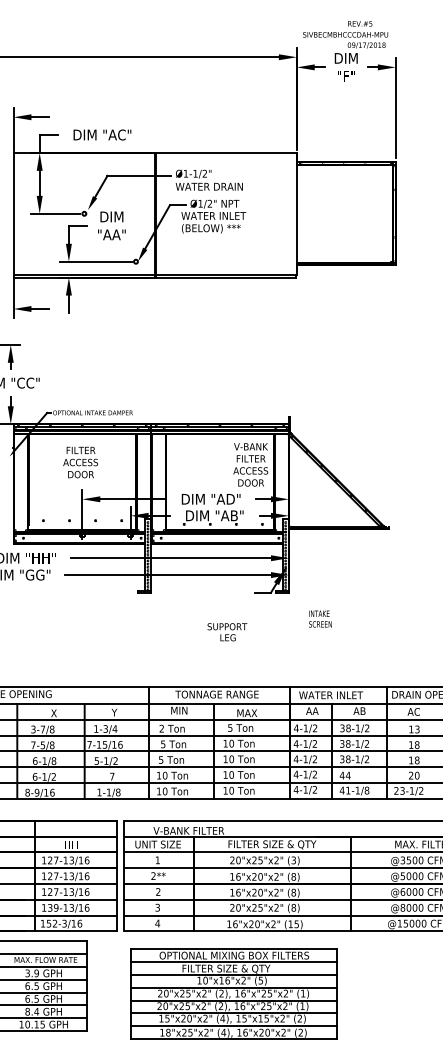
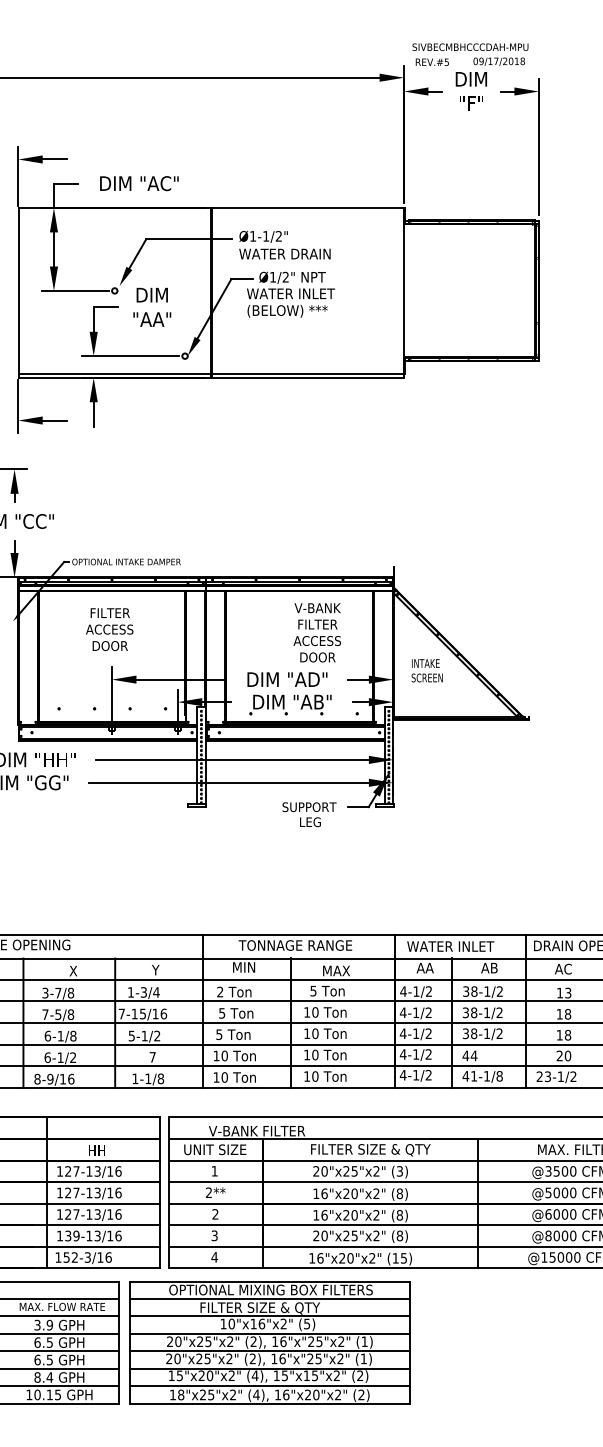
text: (359, 24) -> (431, 62), moved
text: (250, 464) -> (317, 632), moved
text: (319, 618) -> (426, 670), moved
text: (227, 632) -> (309, 814), moved
part: (233, 994) -> (269, 1342), moved

